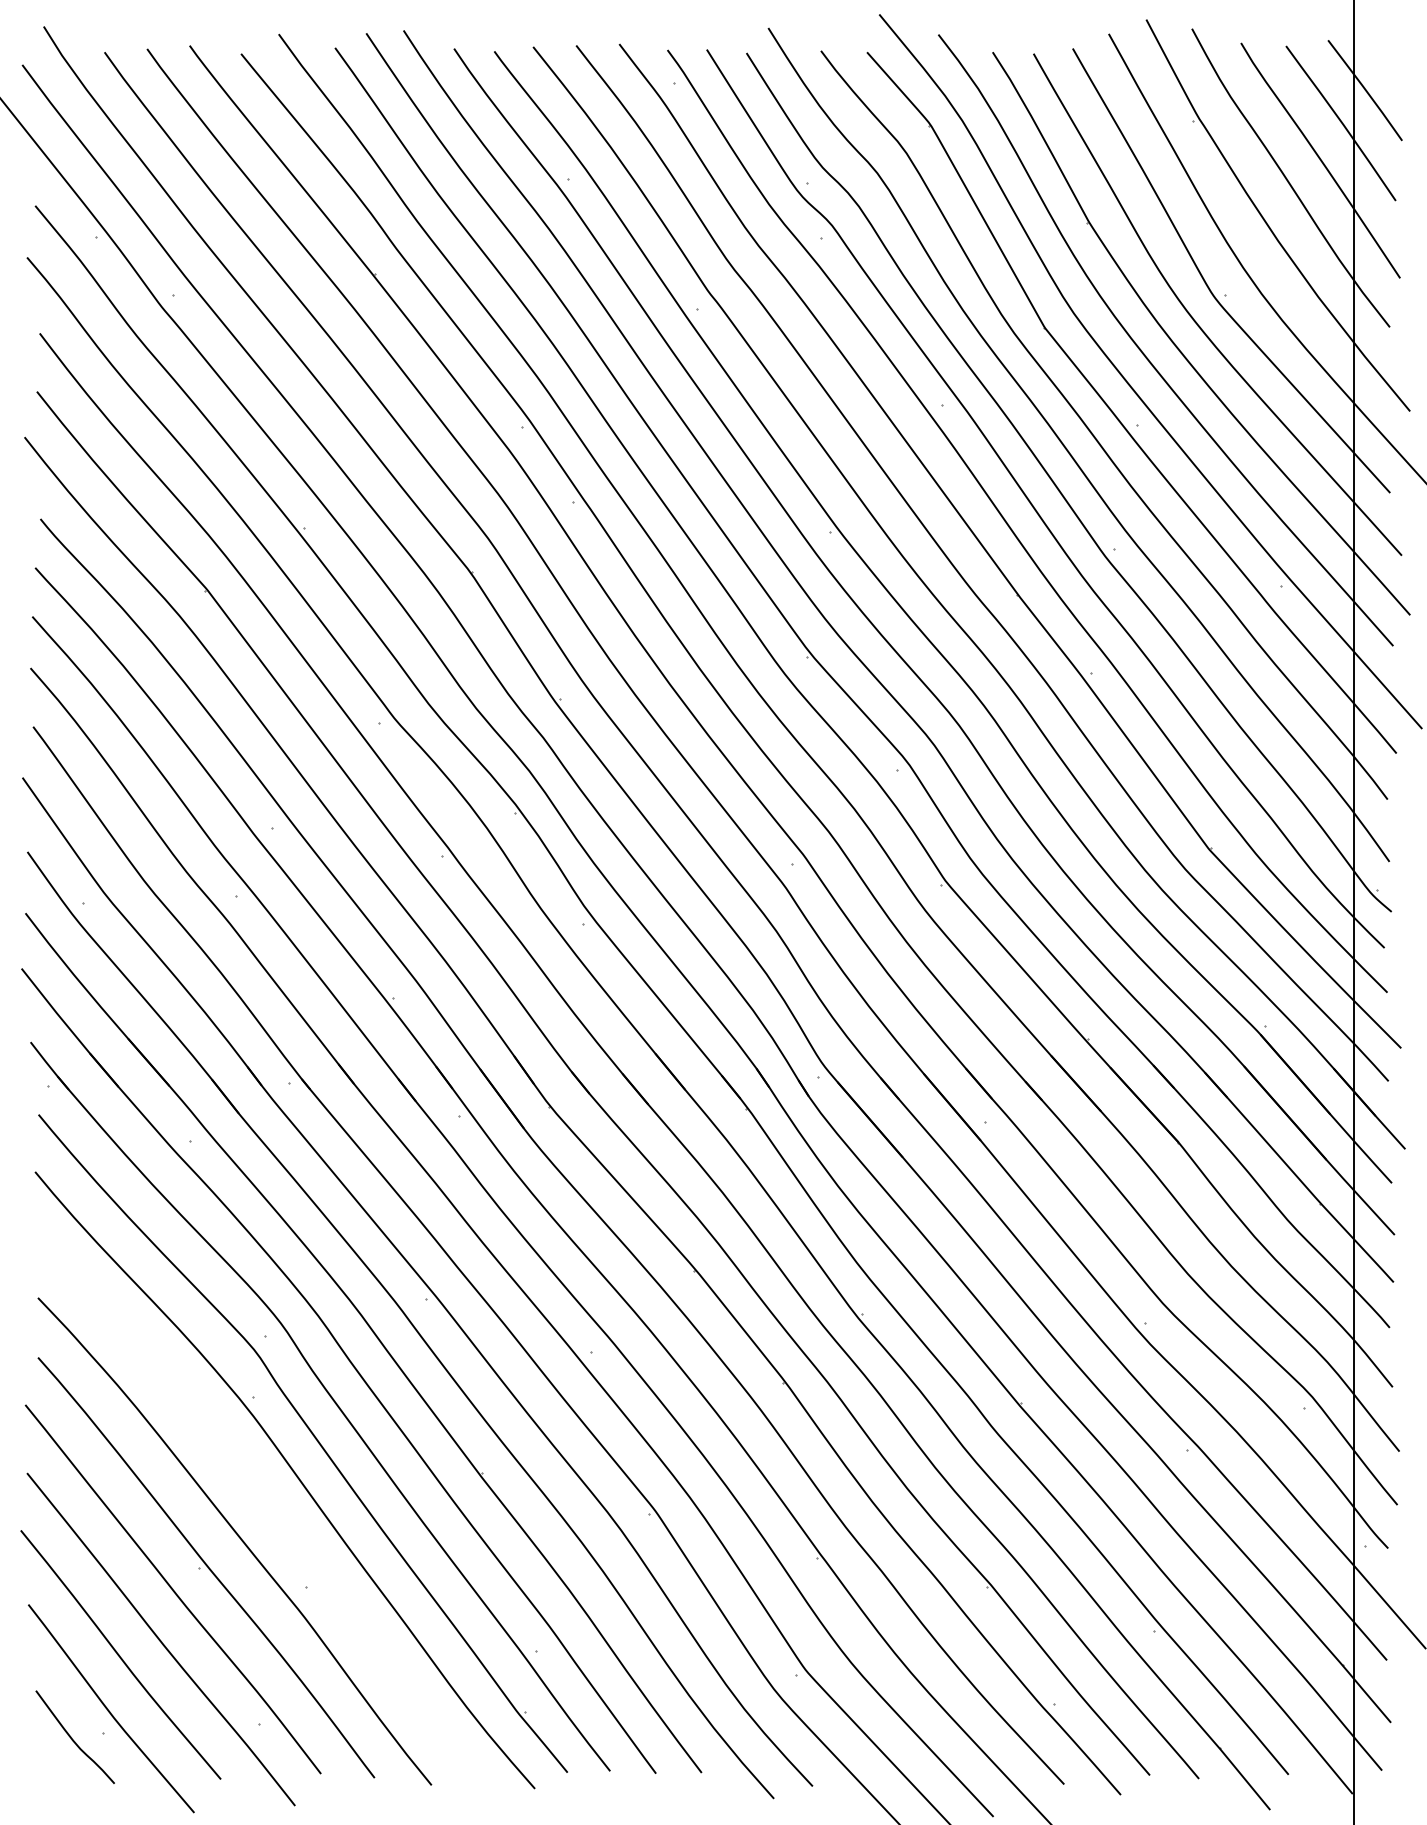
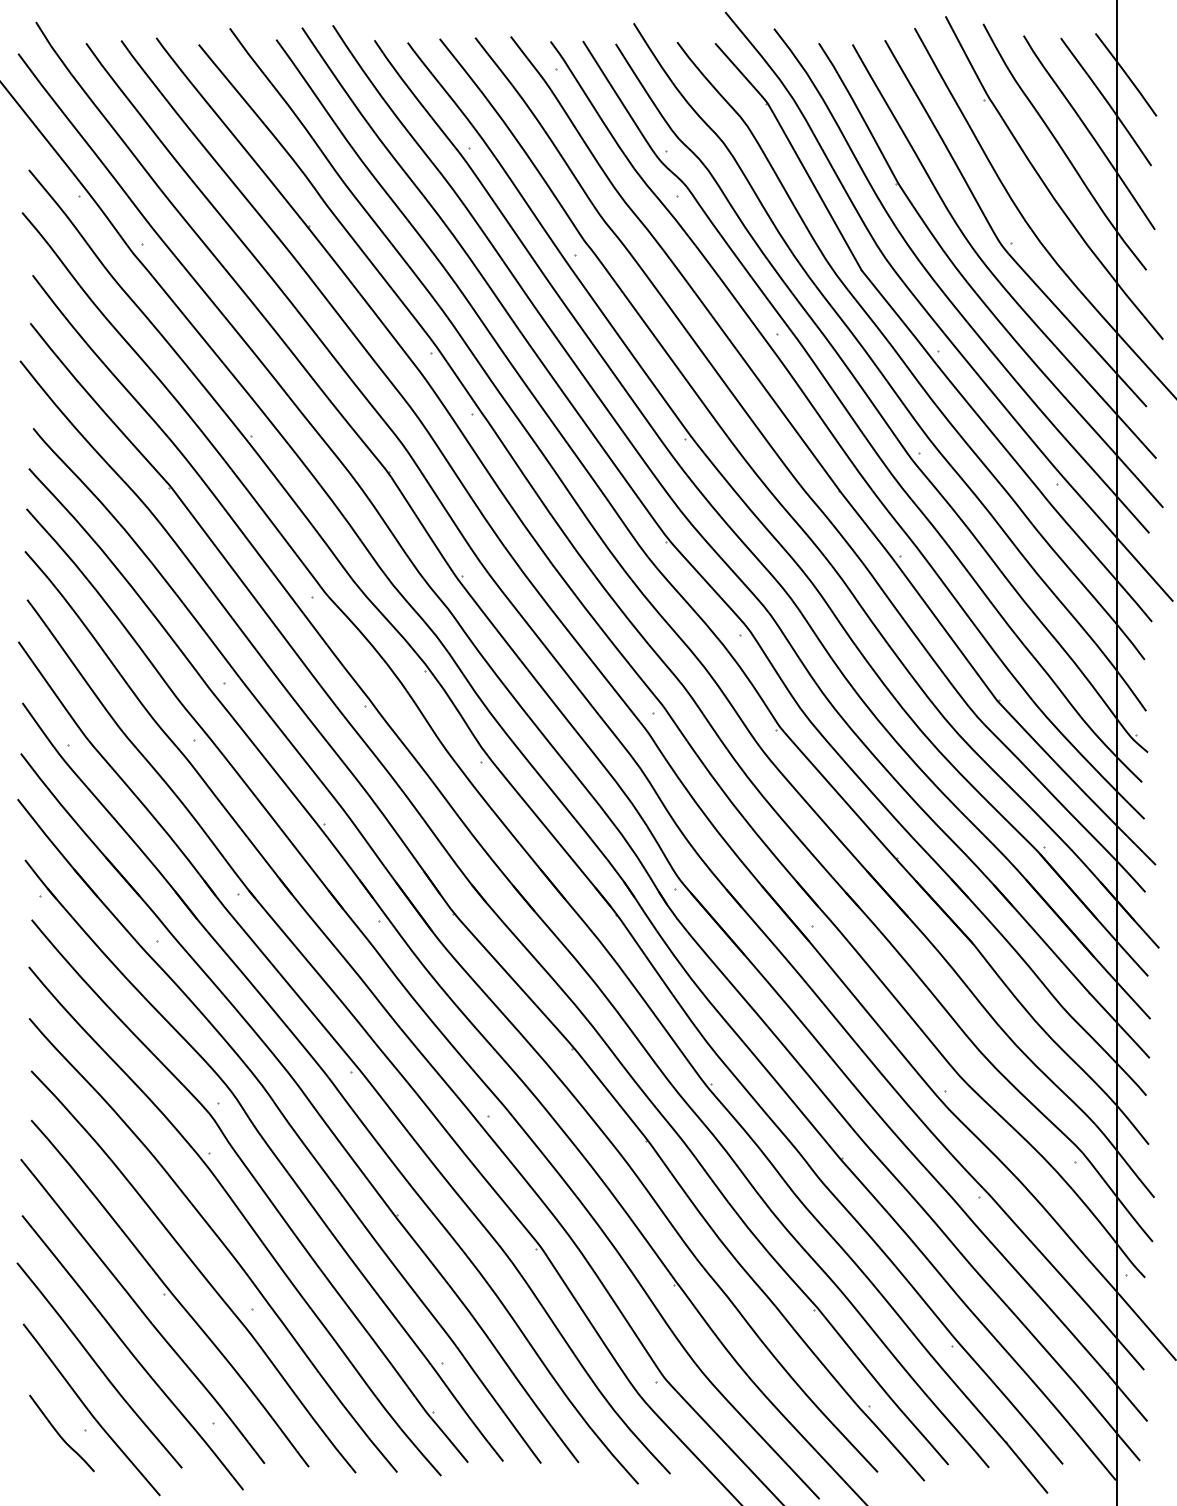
curve: (265, 1502) -> (218, 1239), added

